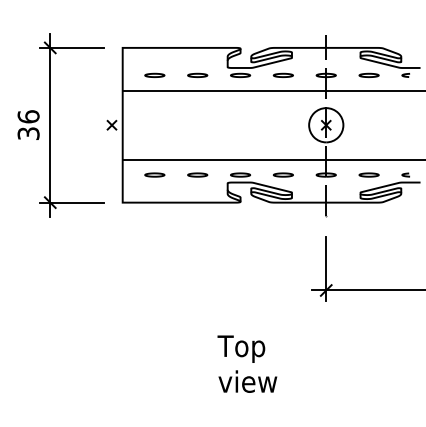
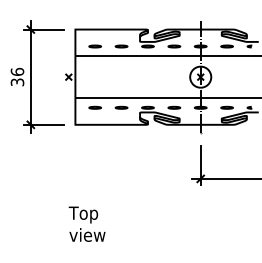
text: (246, 362) -> (86, 223), moved

